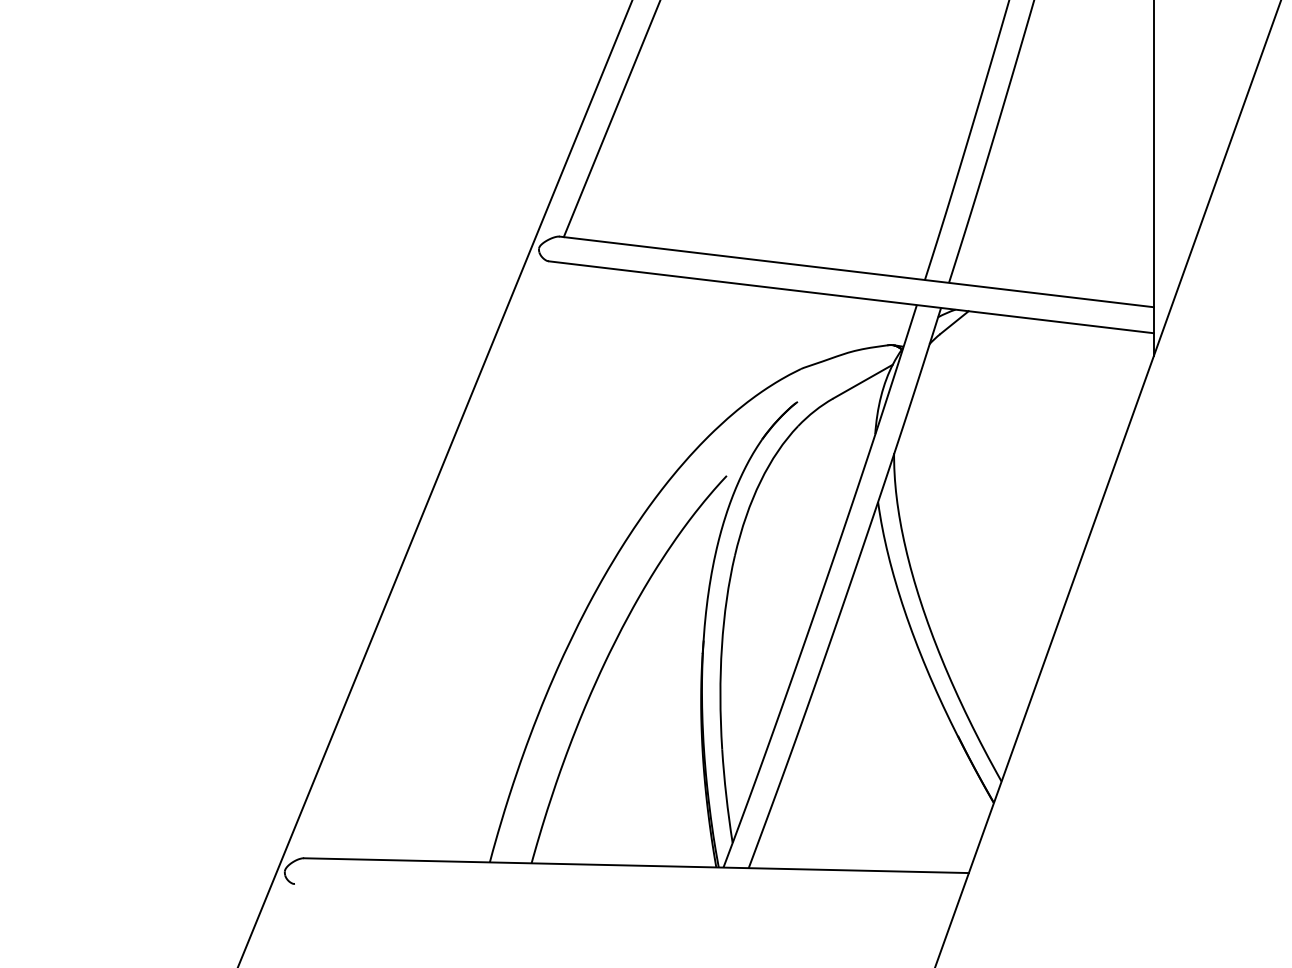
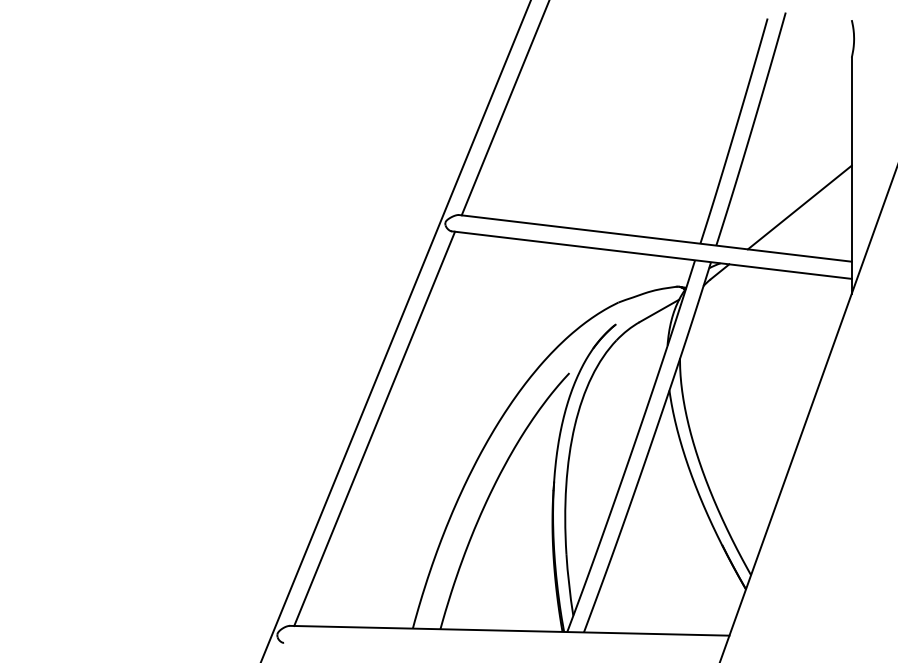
line: (1074, 225) -> (799, 207), added
line: (431, 559) -> (374, 428), added

